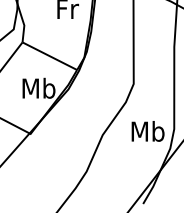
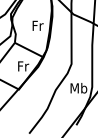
text: (39, 88) -> (23, 66), Mb -> Fr

